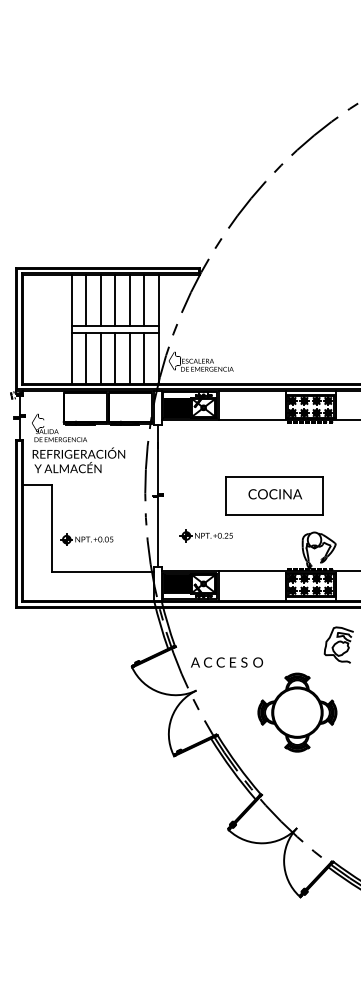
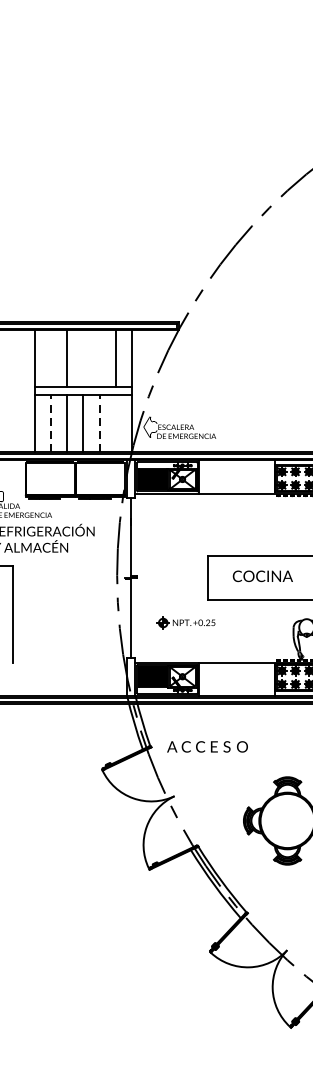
line: (86, 299) -> (51, 358), removed
line: (115, 299) -> (83, 358), removed
line: (129, 299) -> (99, 358), removed
line: (86, 357) -> (51, 423), solid -> dashed
line: (129, 357) -> (99, 423), solid -> dashed
line: (144, 357) -> (116, 423), removed
part: (86, 539) -> (51, 626), removed
line: (103, 572) -> (70, 663), removed
text: (227, 662) -> (208, 746), moved

